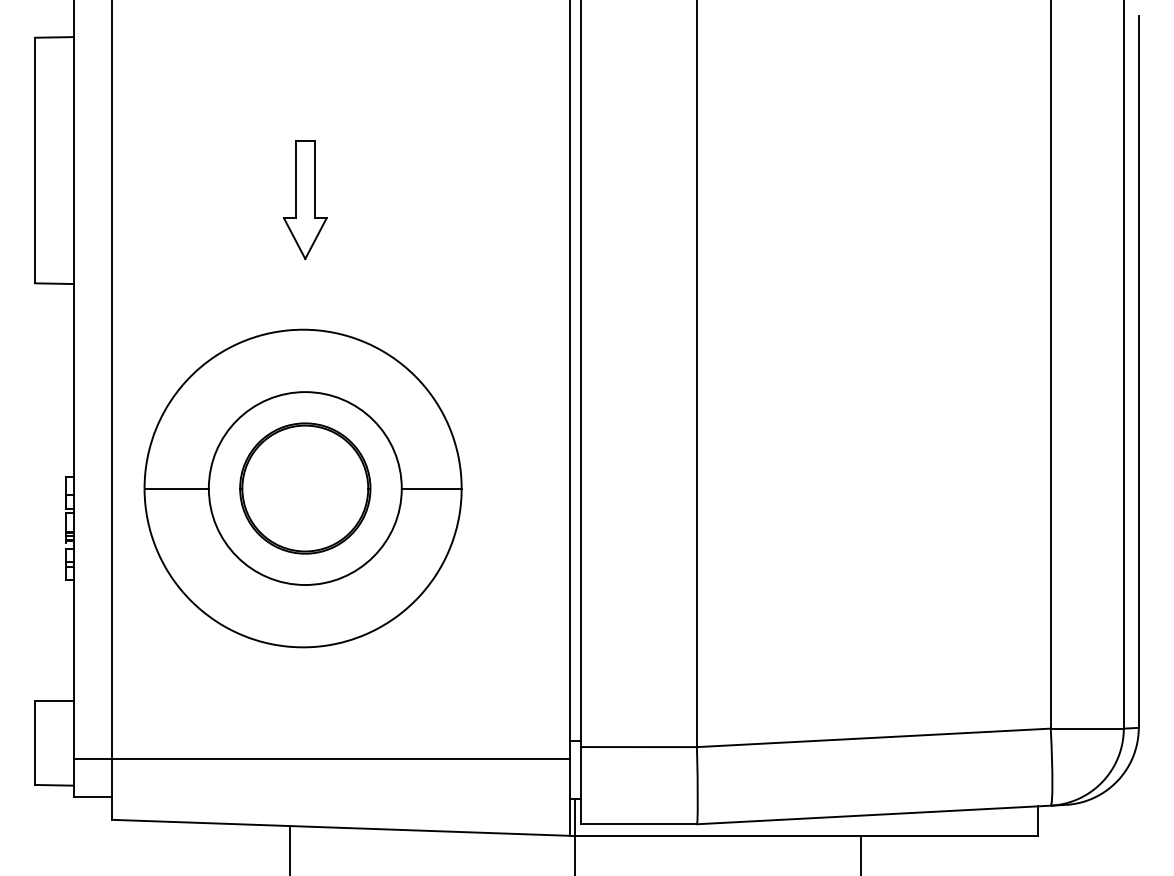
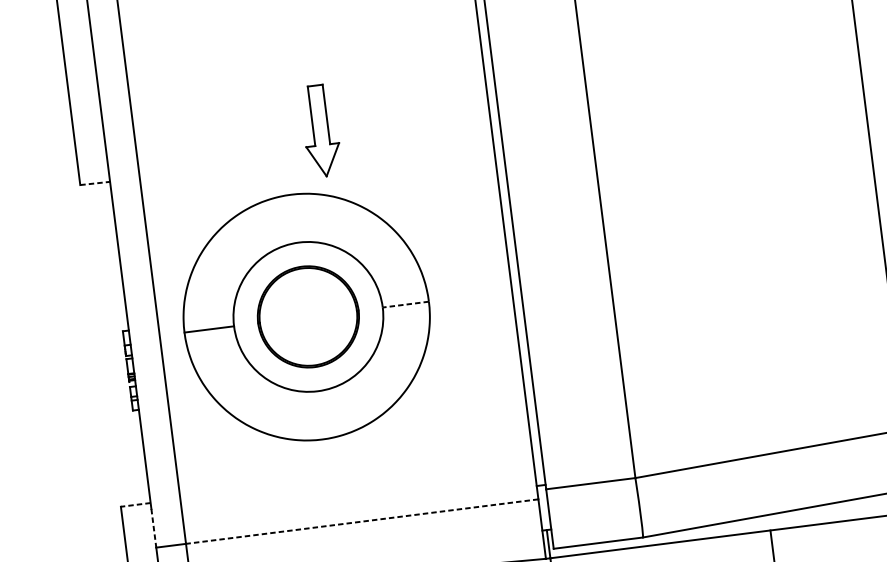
part: (305, 200) -> (321, 131), moved
line: (55, 283) -> (95, 183), solid -> dashed
line: (431, 488) -> (405, 304), solid -> dashed
line: (54, 700) -> (135, 504), solid -> dashed
line: (73, 734) -> (153, 529), solid -> dashed
line: (341, 758) -> (362, 521), solid -> dashed

